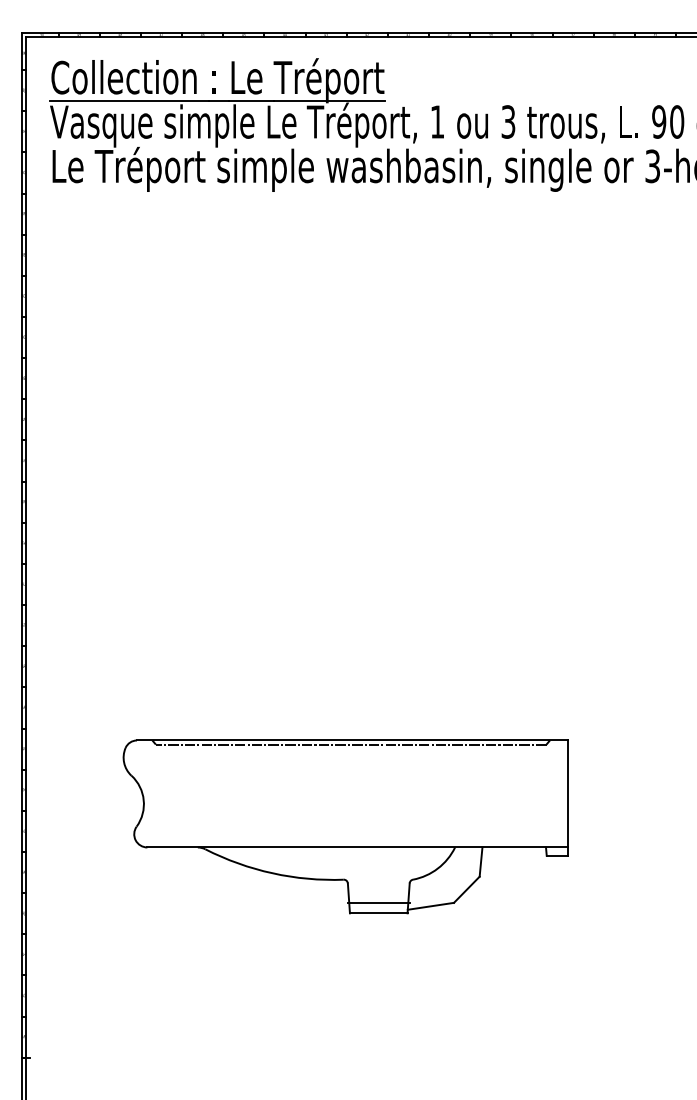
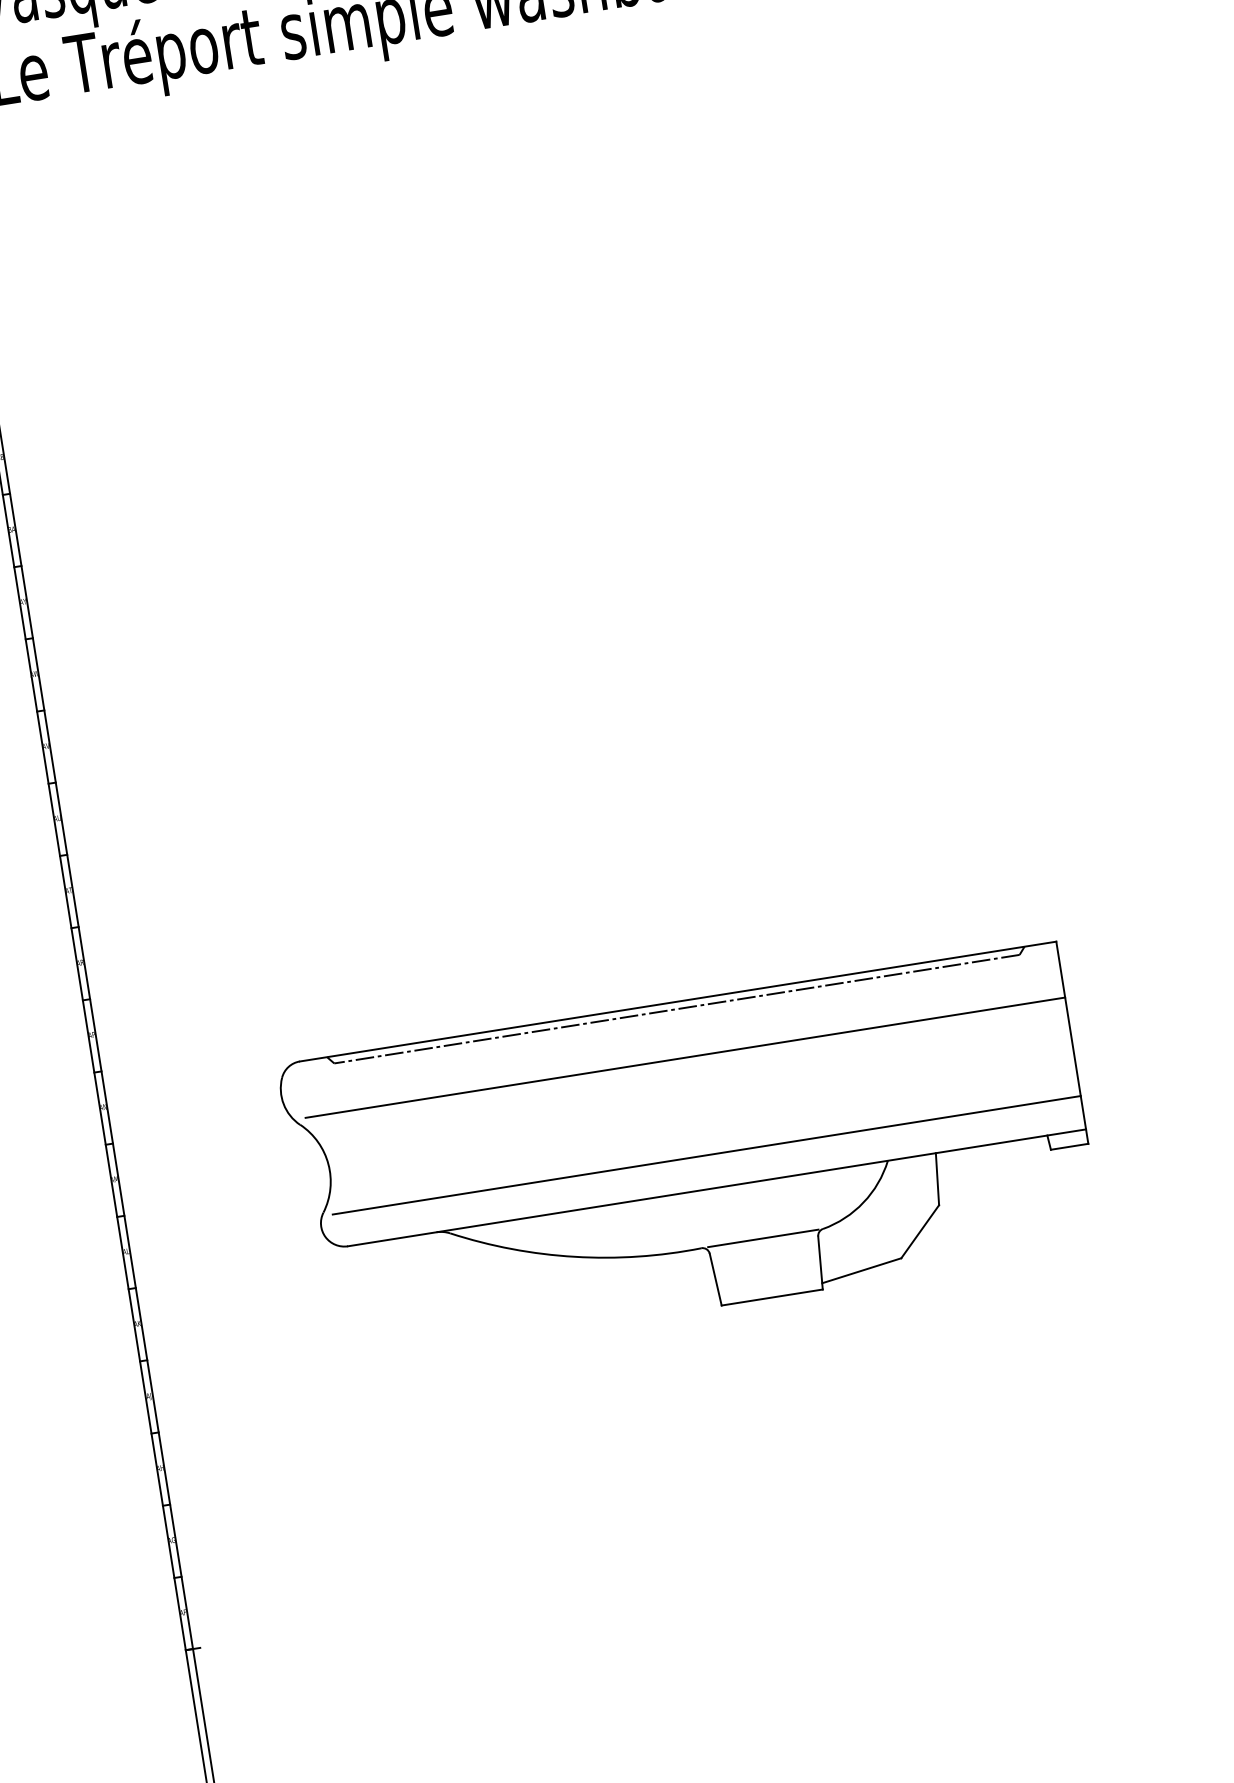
line: (351, 772) -> (685, 1058), added
line: (354, 828) -> (706, 1155), added
line: (378, 902) -> (762, 1238), moved

